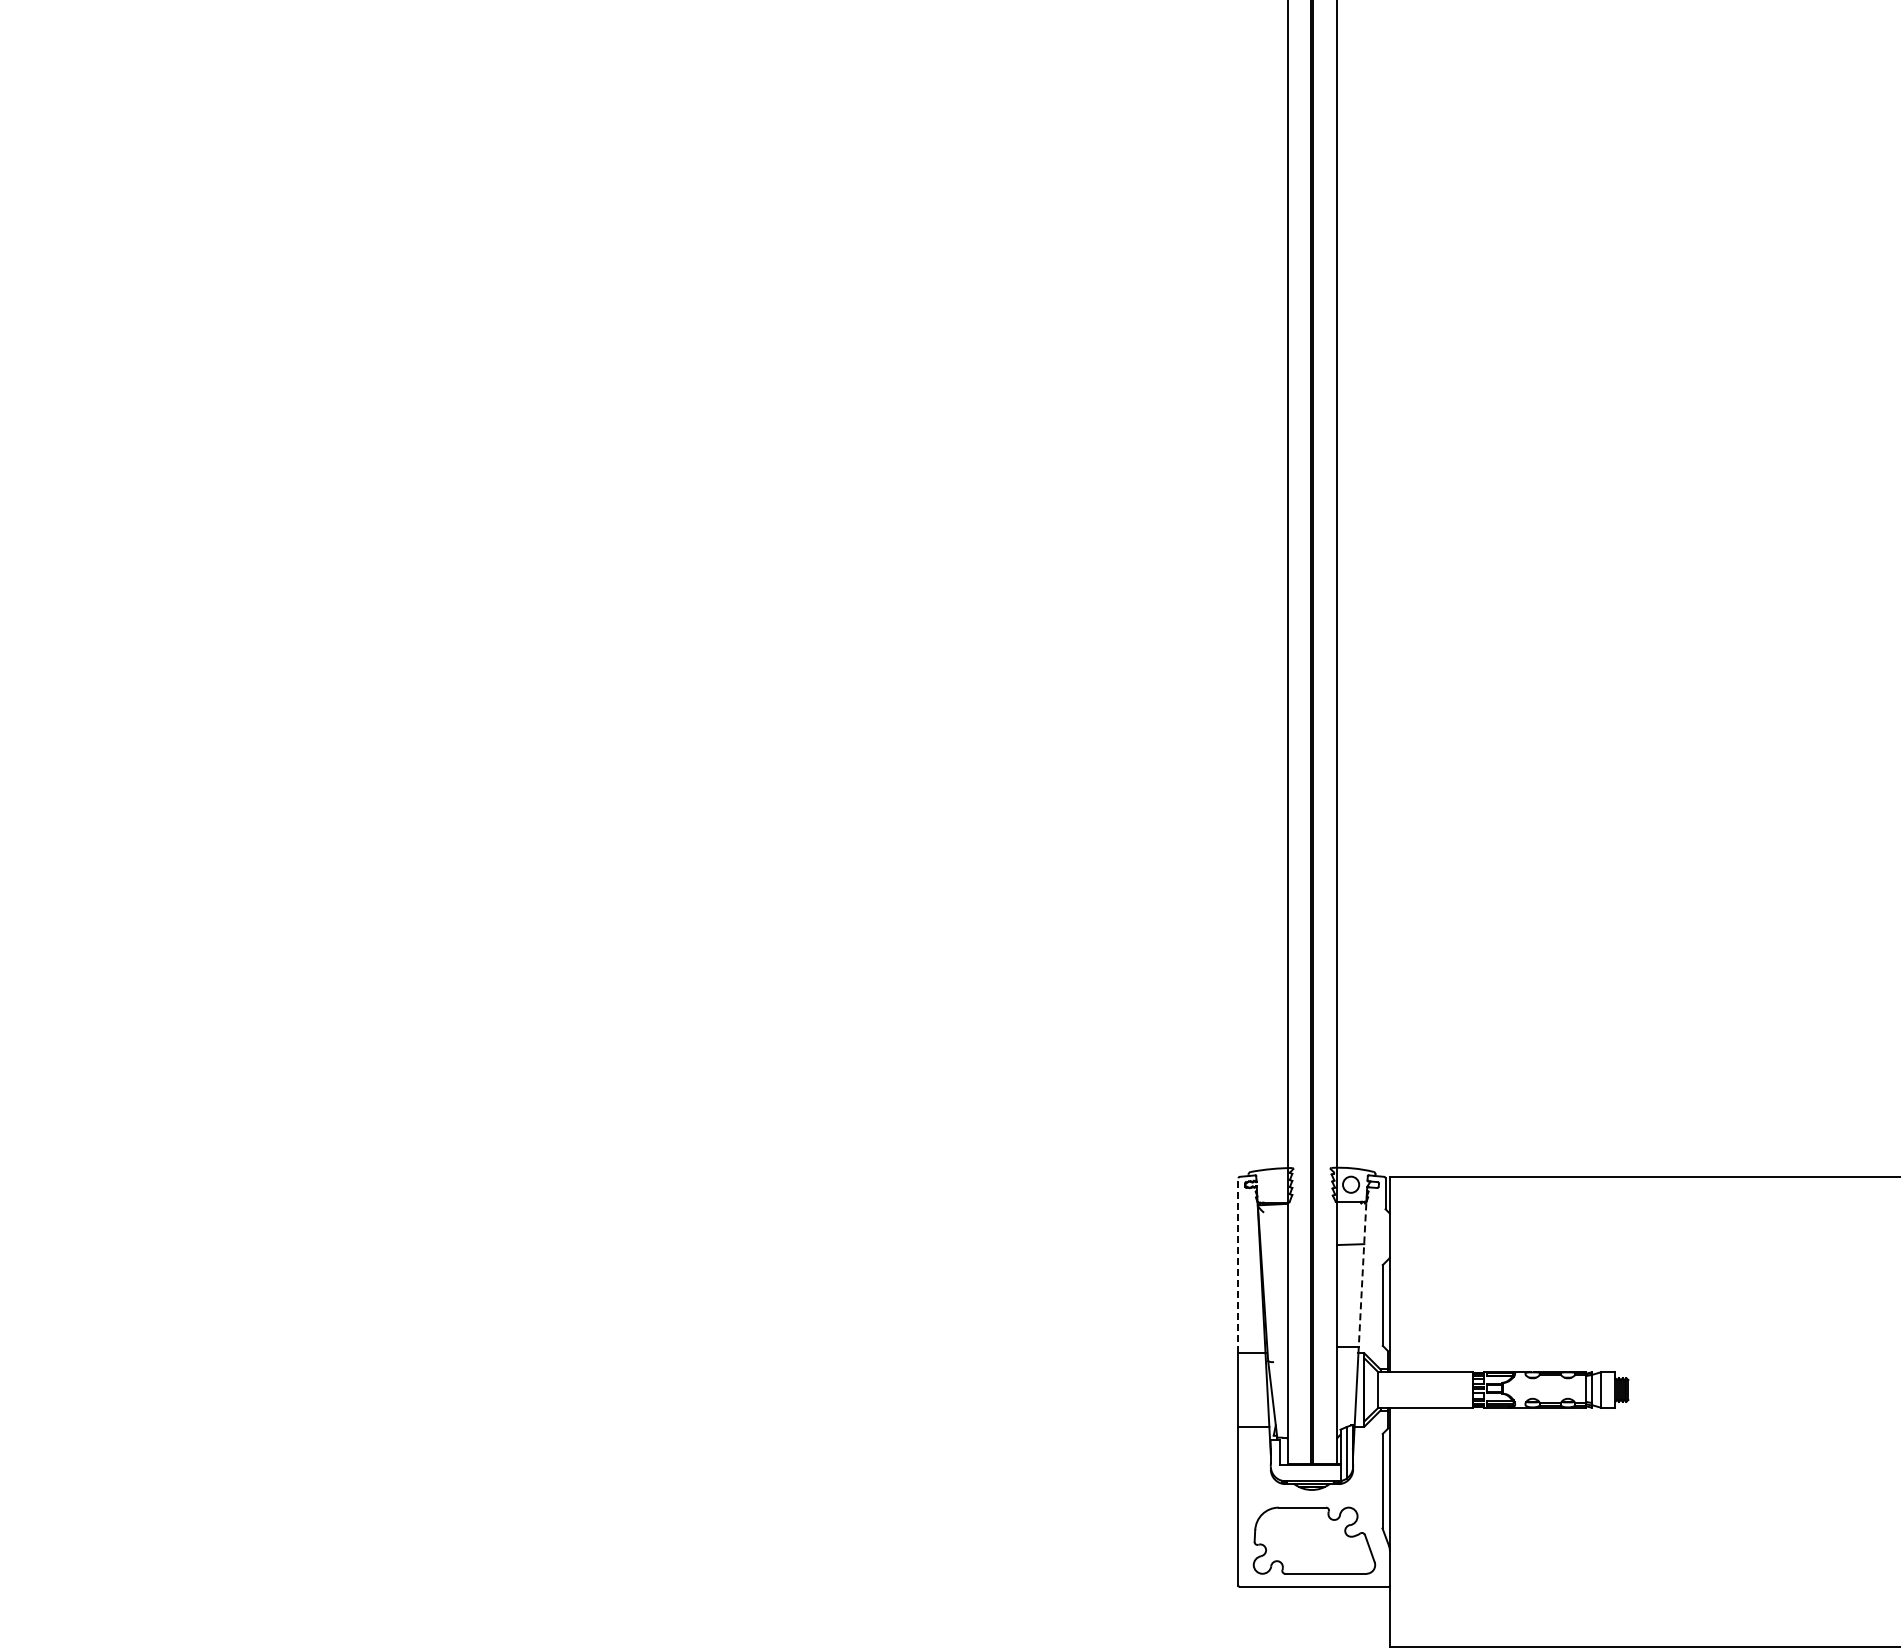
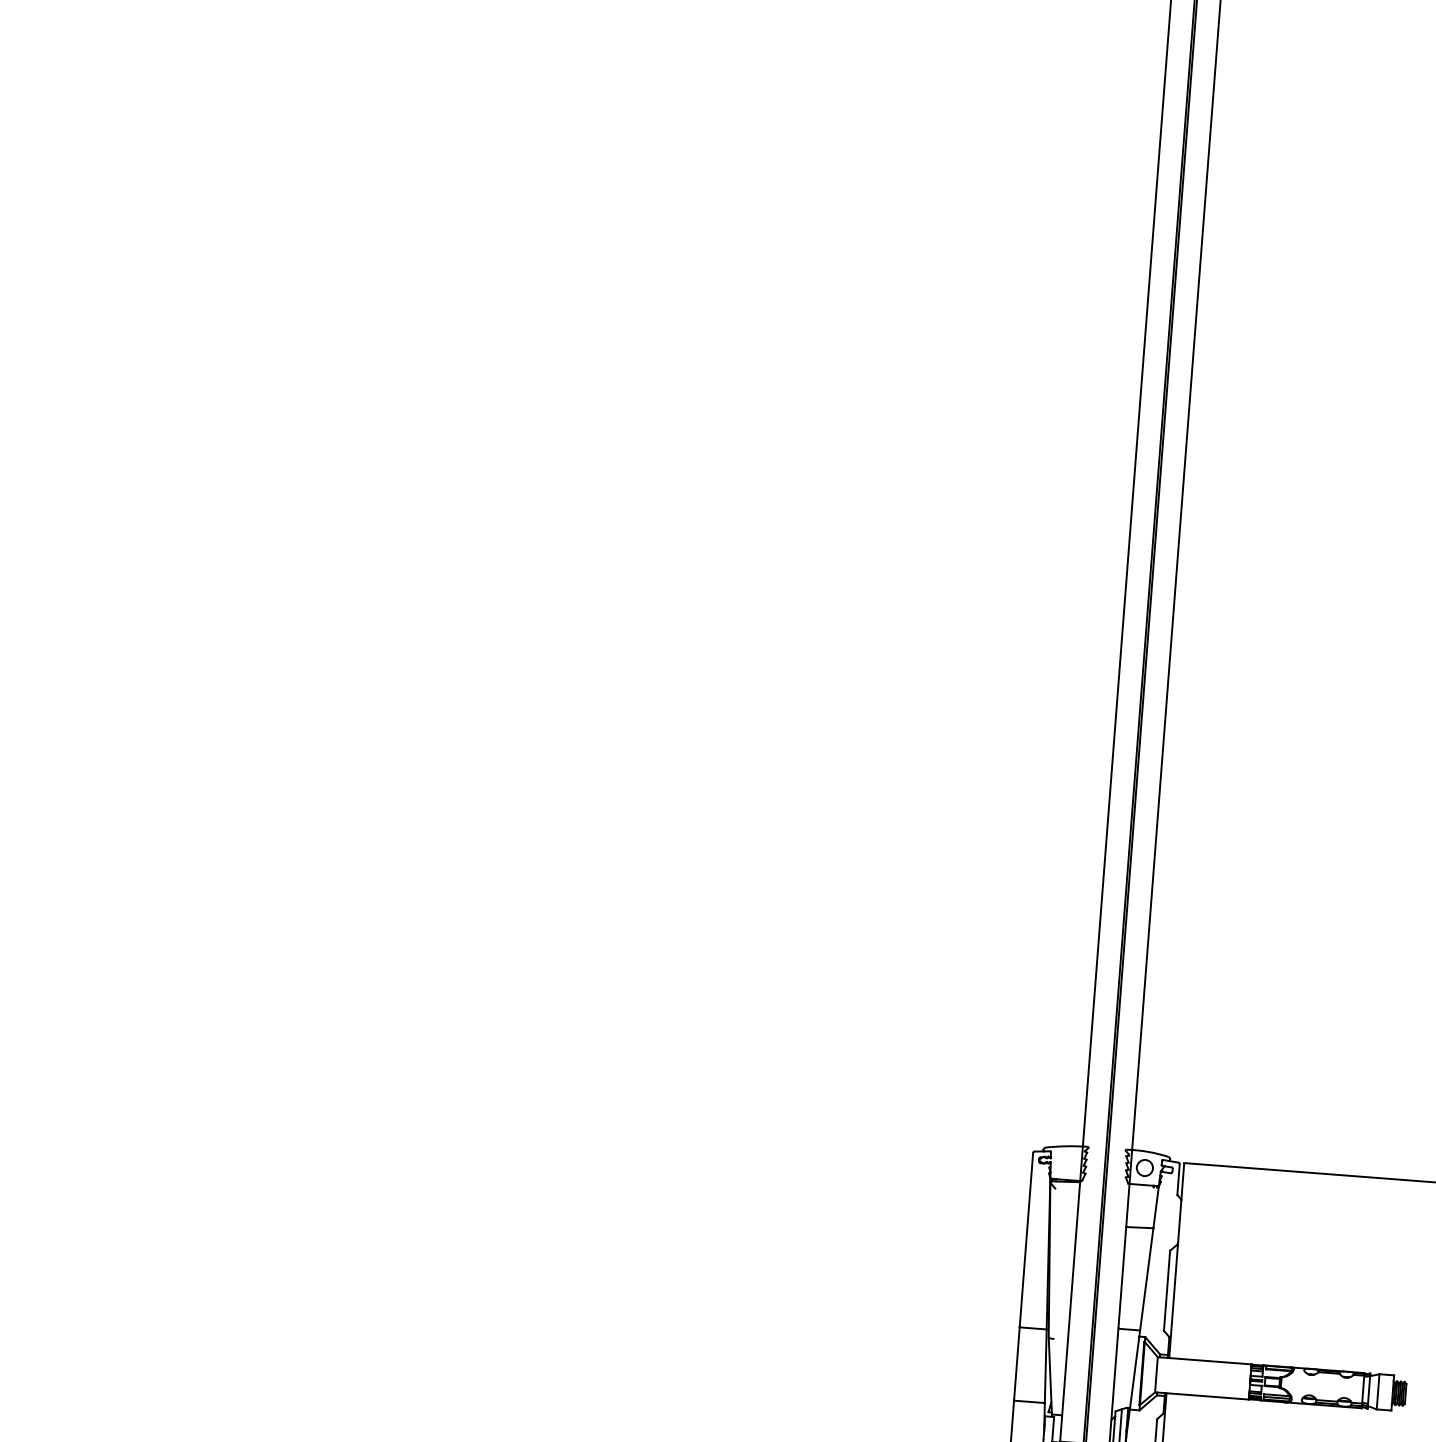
line: (1238, 1265) -> (1026, 1239), dashed -> solid
line: (1362, 1277) -> (1149, 1261), dashed -> solid

